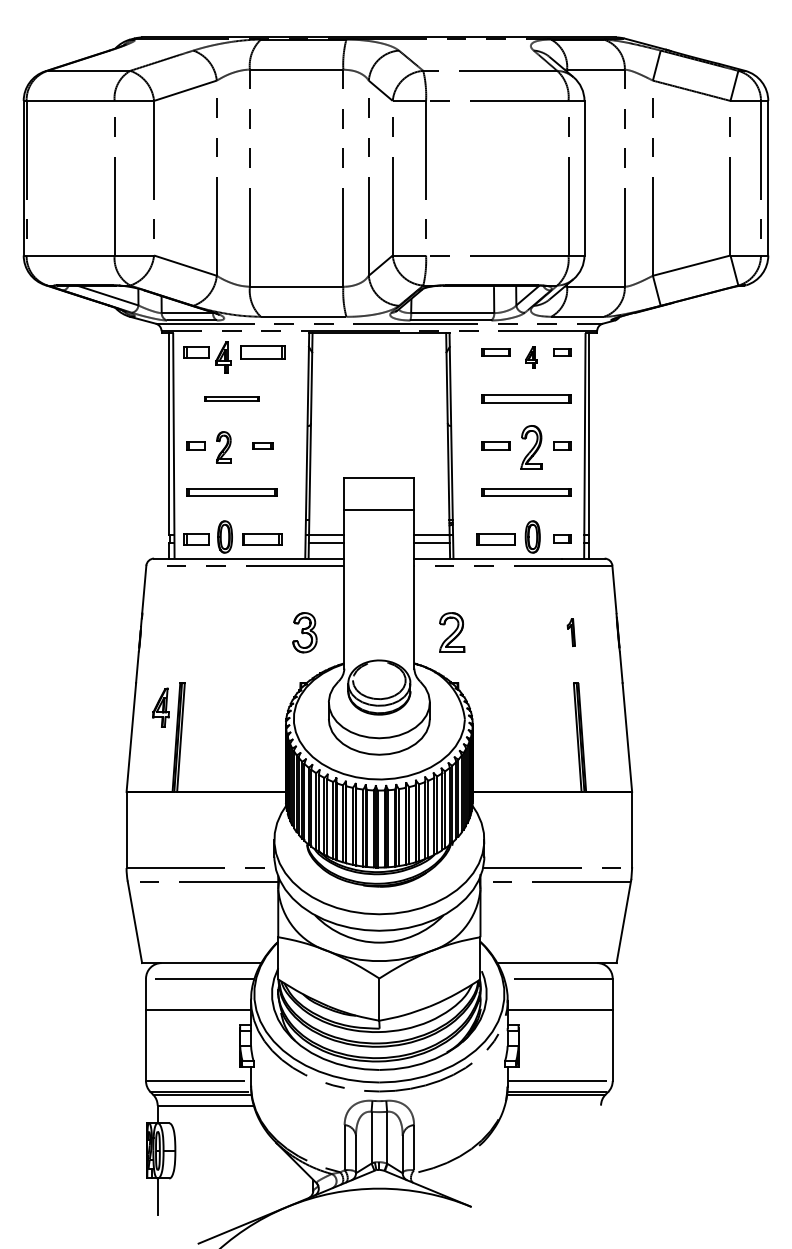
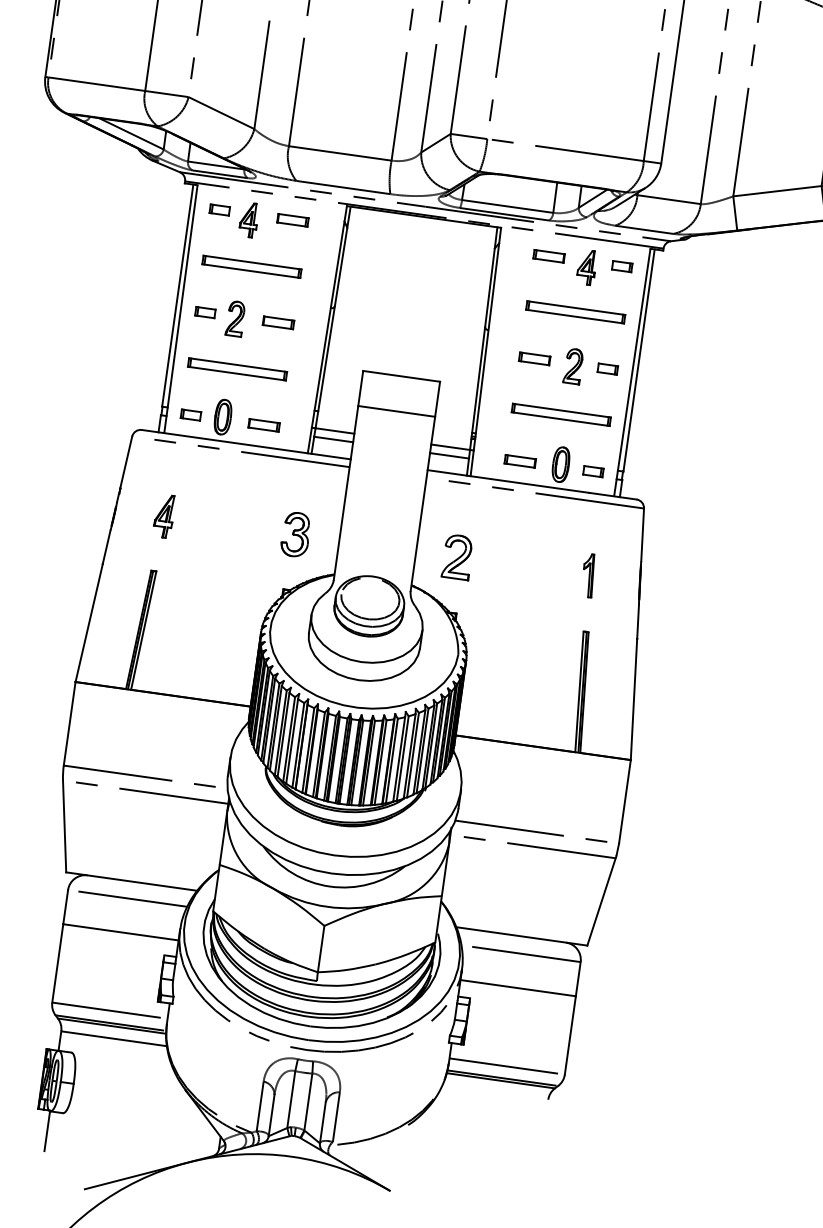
part: (195, 352) -> (219, 210), size x0.71
part: (262, 352) -> (292, 220), size x0.62
part: (530, 357) -> (586, 267), size x1.43
part: (231, 398) -> (251, 266), size x1.67
part: (262, 445) -> (278, 322), size x1.43
part: (531, 447) -> (573, 366), size x0.71
part: (195, 538) -> (190, 414), size x0.71
part: (262, 538) -> (263, 424), size x0.71
part: (495, 538) -> (519, 460), size x0.71
part: (571, 632) -> (588, 575), size x1.43
part: (160, 707) -> (163, 515), moved

